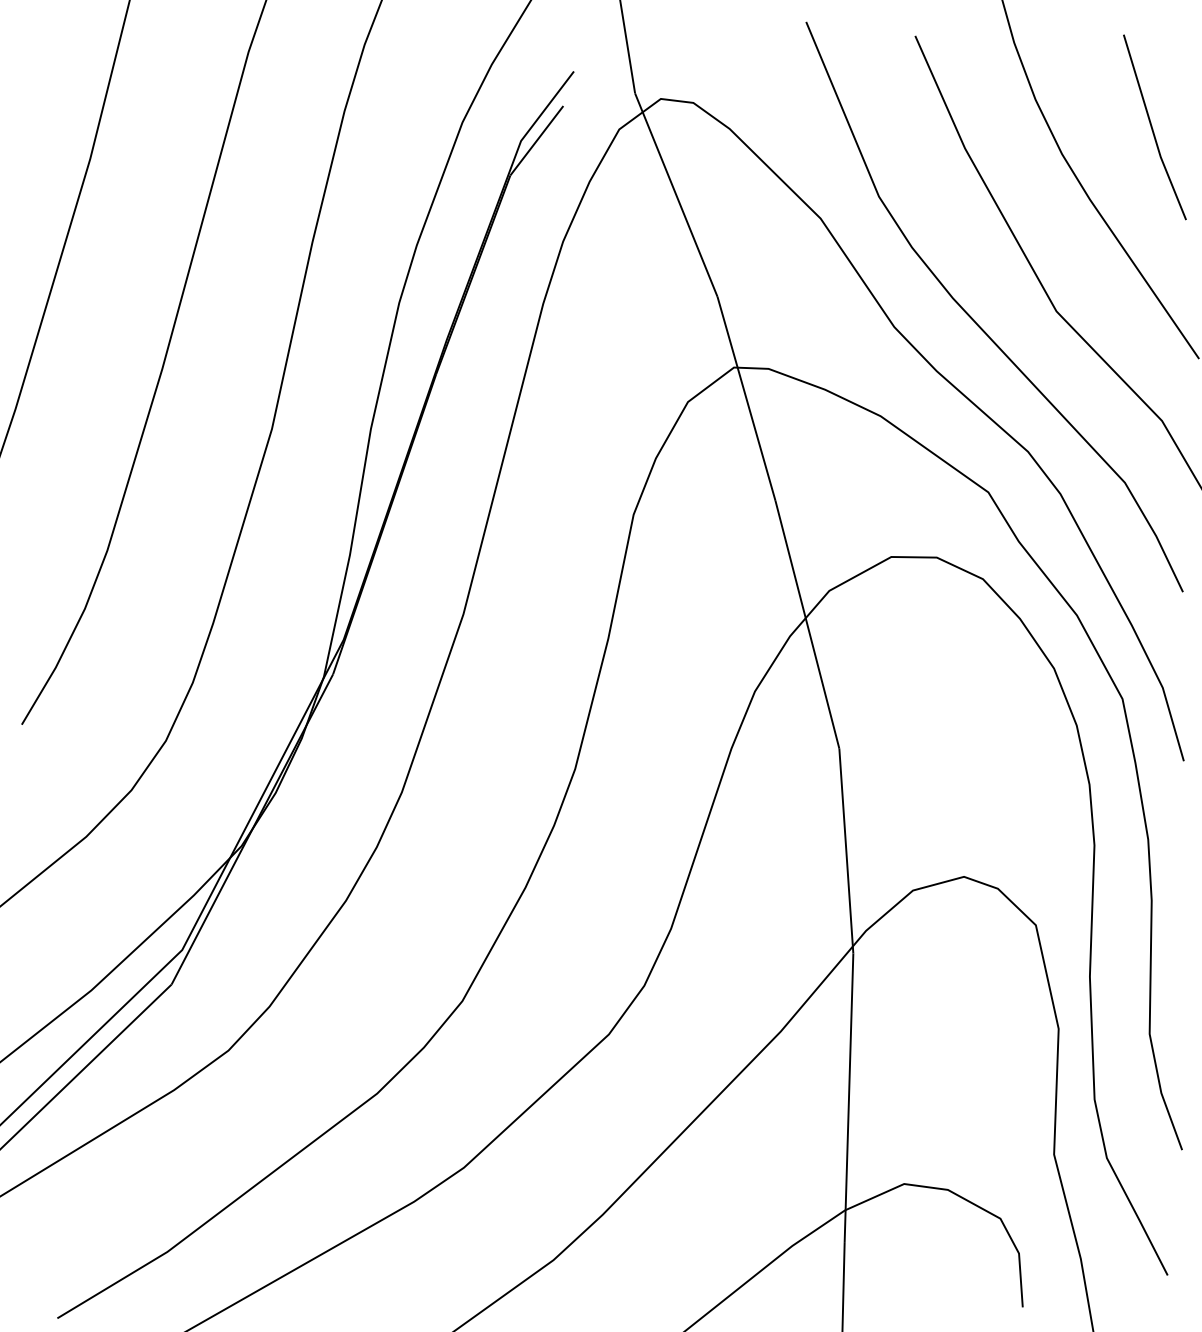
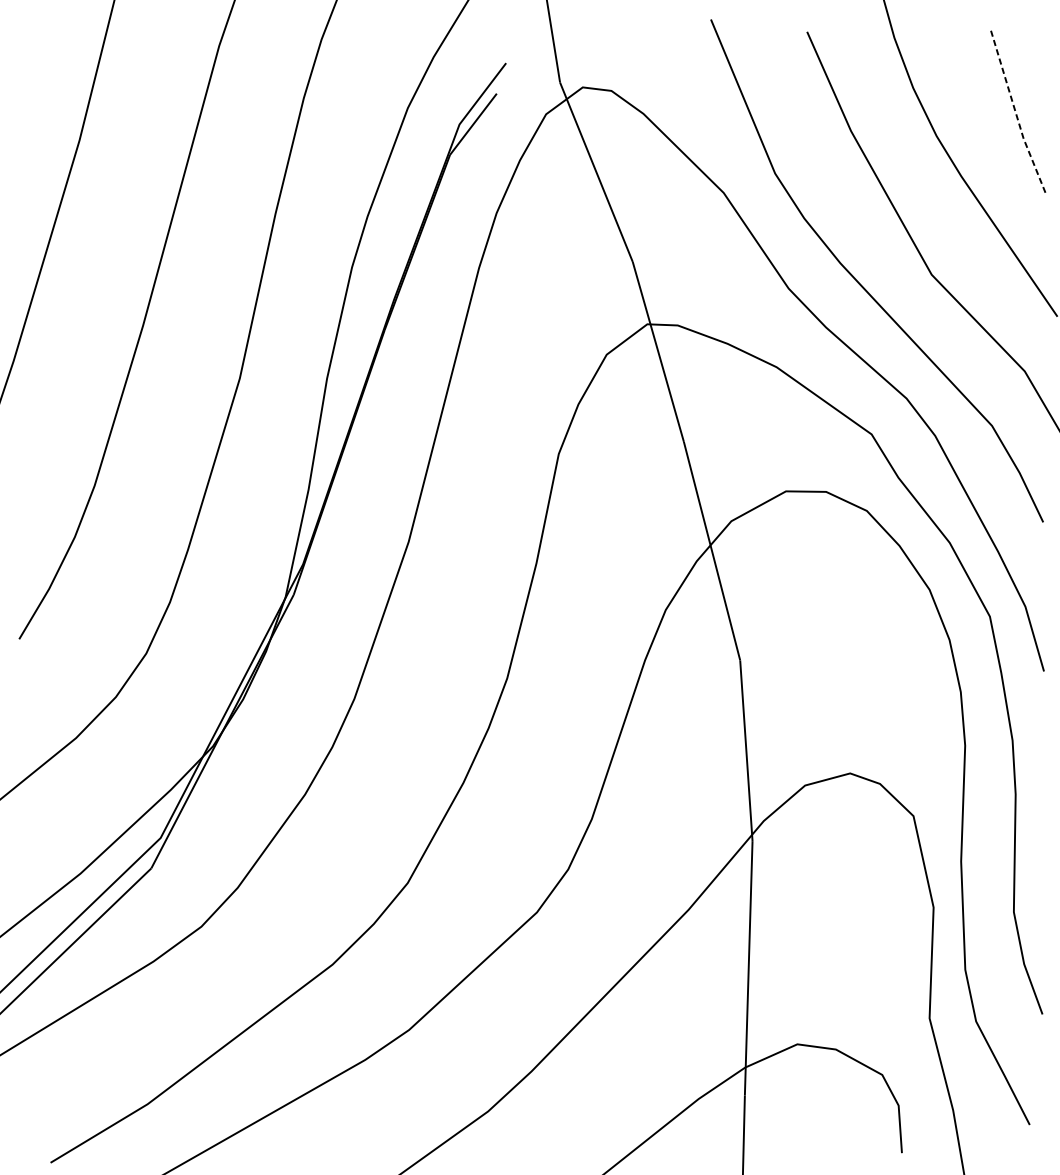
line: (1152, 129) -> (1016, 114), solid -> dashed

